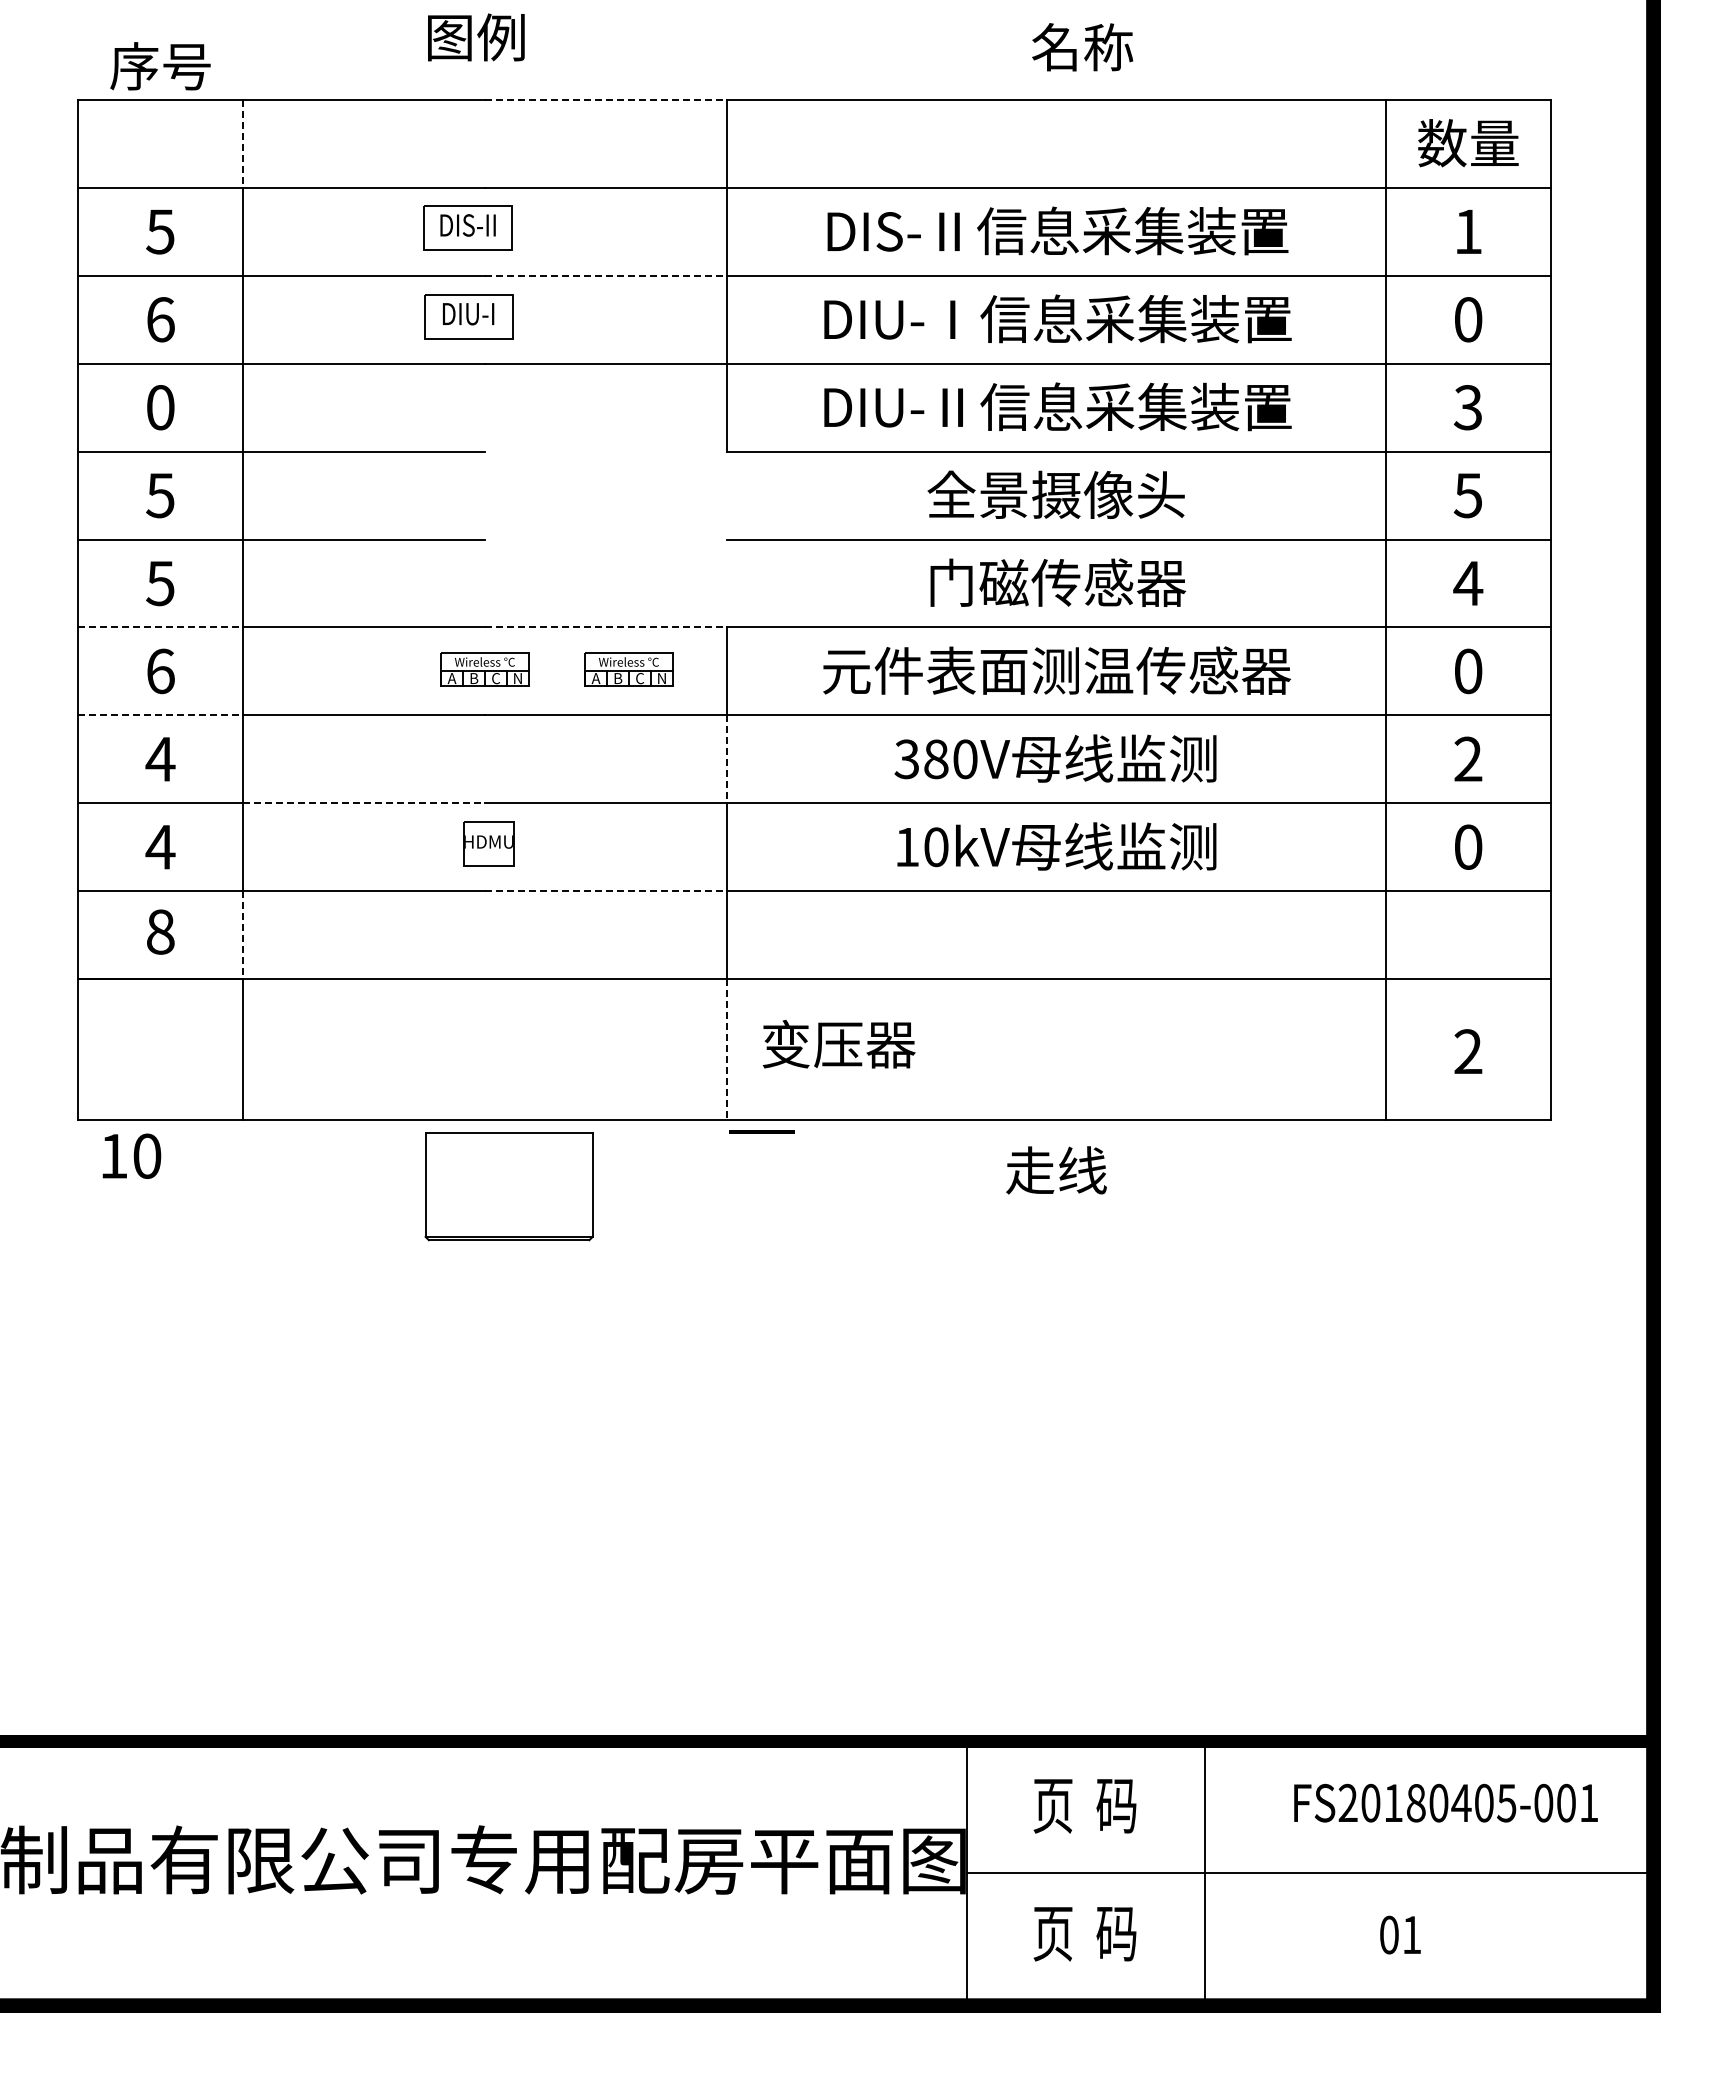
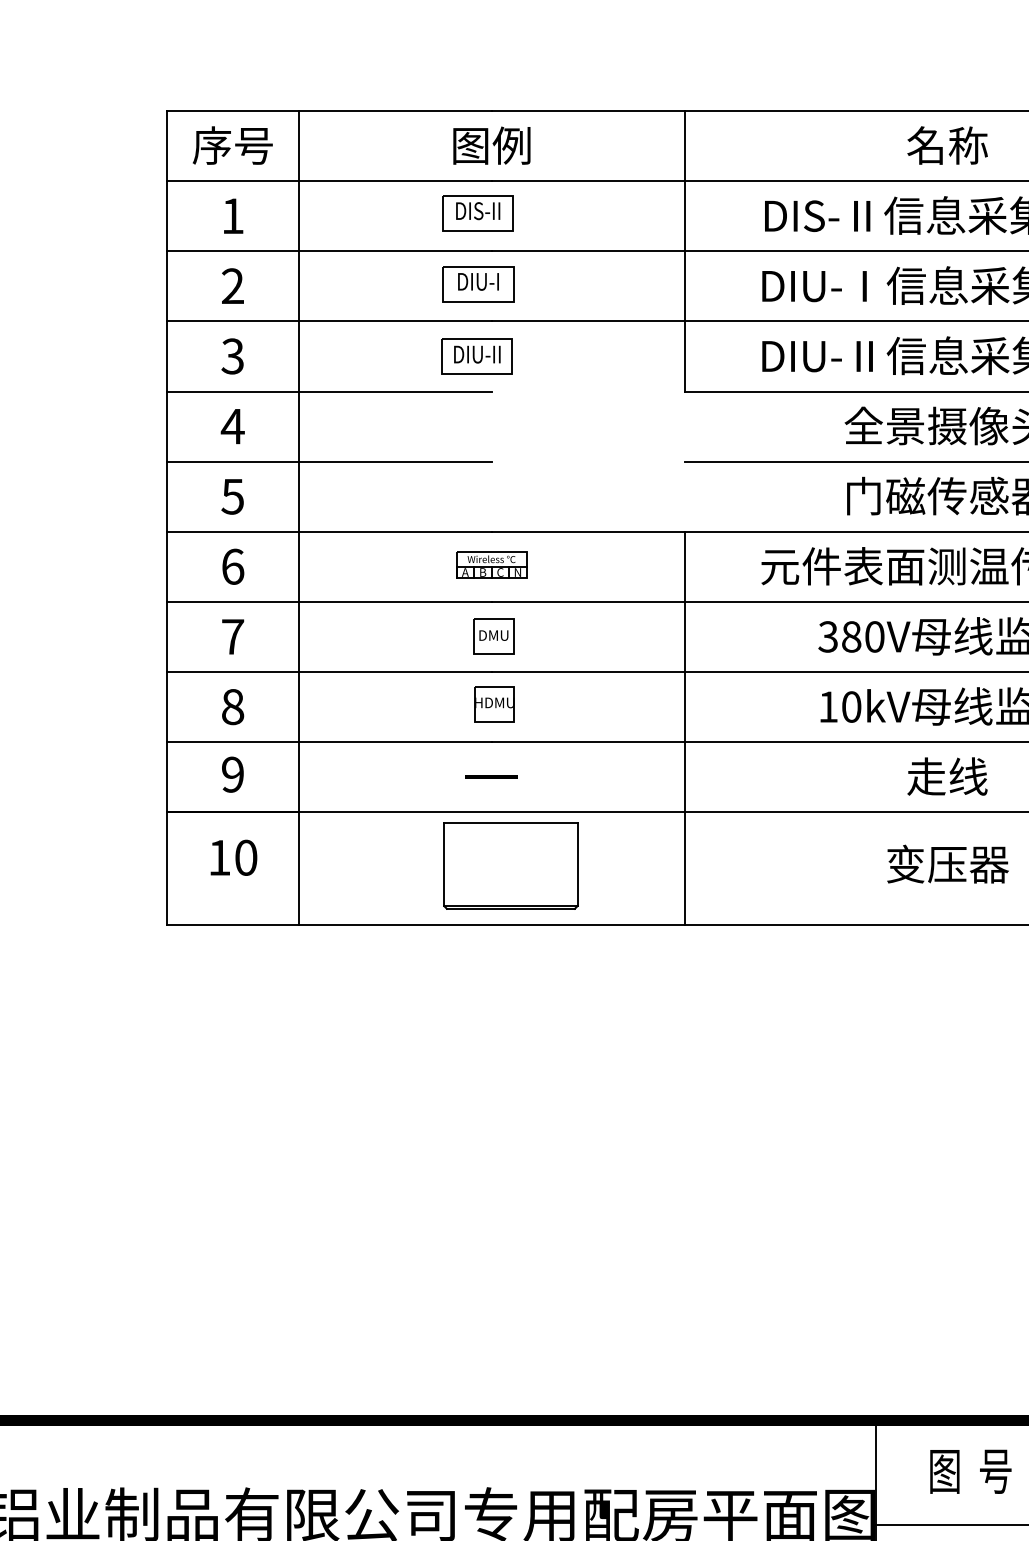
text: (476, 37) -> (492, 145), moved
text: (1082, 47) -> (947, 145), moved
text: (160, 66) -> (232, 145), moved
line: (605, 99) -> (587, 110), dashed -> solid
line: (243, 143) -> (299, 145), dashed -> solid
text: (160, 231) -> (232, 215), 5 -> 1
line: (605, 275) -> (587, 251), dashed -> solid
text: (160, 319) -> (232, 286), 6 -> 2
text: (160, 407) -> (232, 356), 0 -> 3
part: (466, 407) -> (476, 356), added
text: (160, 495) -> (232, 426), 5 -> 4
line: (161, 627) -> (233, 531), dashed -> solid
line: (605, 627) -> (587, 531), dashed -> solid
part: (628, 669) -> (606, 565), removed
line: (161, 715) -> (233, 601), dashed -> solid
part: (487, 758) -> (493, 636), added
text: (160, 759) -> (232, 637), 4 -> 7
line: (726, 759) -> (684, 637), dashed -> solid
line: (364, 803) -> (395, 672), dashed -> solid
text: (160, 846) -> (232, 706), 4 -> 8
line: (605, 891) -> (587, 742), dashed -> solid
text: (160, 931) -> (232, 774), 8 -> 9
line: (243, 935) -> (299, 777), dashed -> solid
text: (838, 1044) -> (947, 864), moved
line: (726, 1049) -> (684, 868), dashed -> solid
line: (761, 1131) -> (491, 776), moved
text: (131, 1155) -> (233, 857), moved
text: (1056, 1170) -> (947, 776), moved
part: (508, 1186) -> (510, 865), moved
text: (1084, 1805) -> (969, 1471), 页  码 -> 图  号

